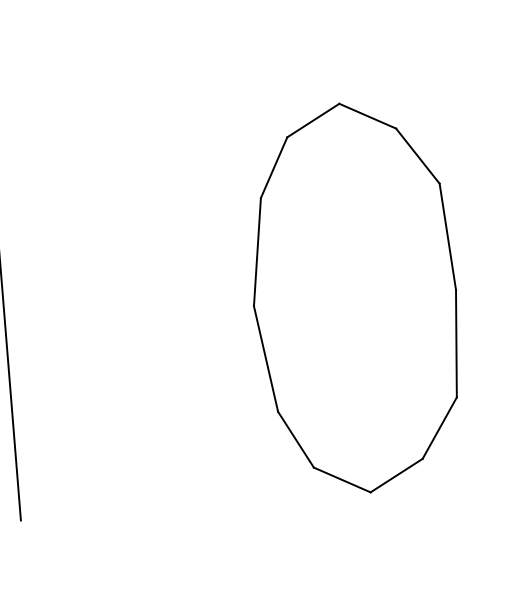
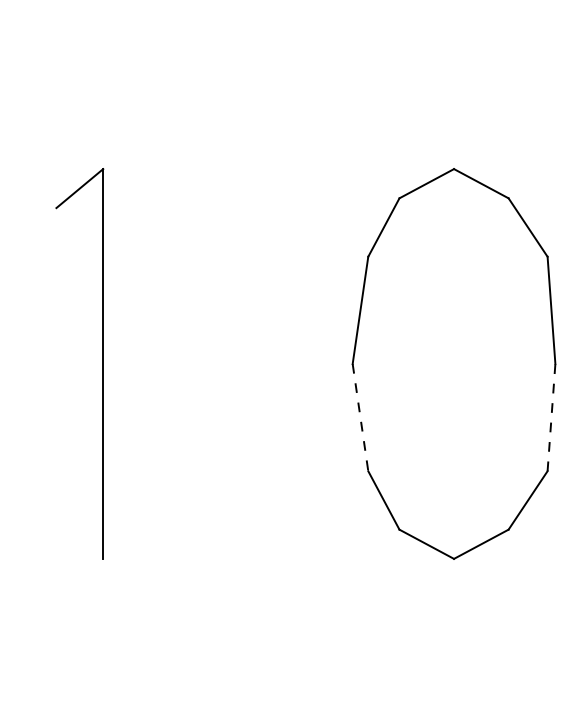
line: (456, 343) -> (551, 417), solid -> dashed
line: (266, 359) -> (360, 418), solid -> dashed

